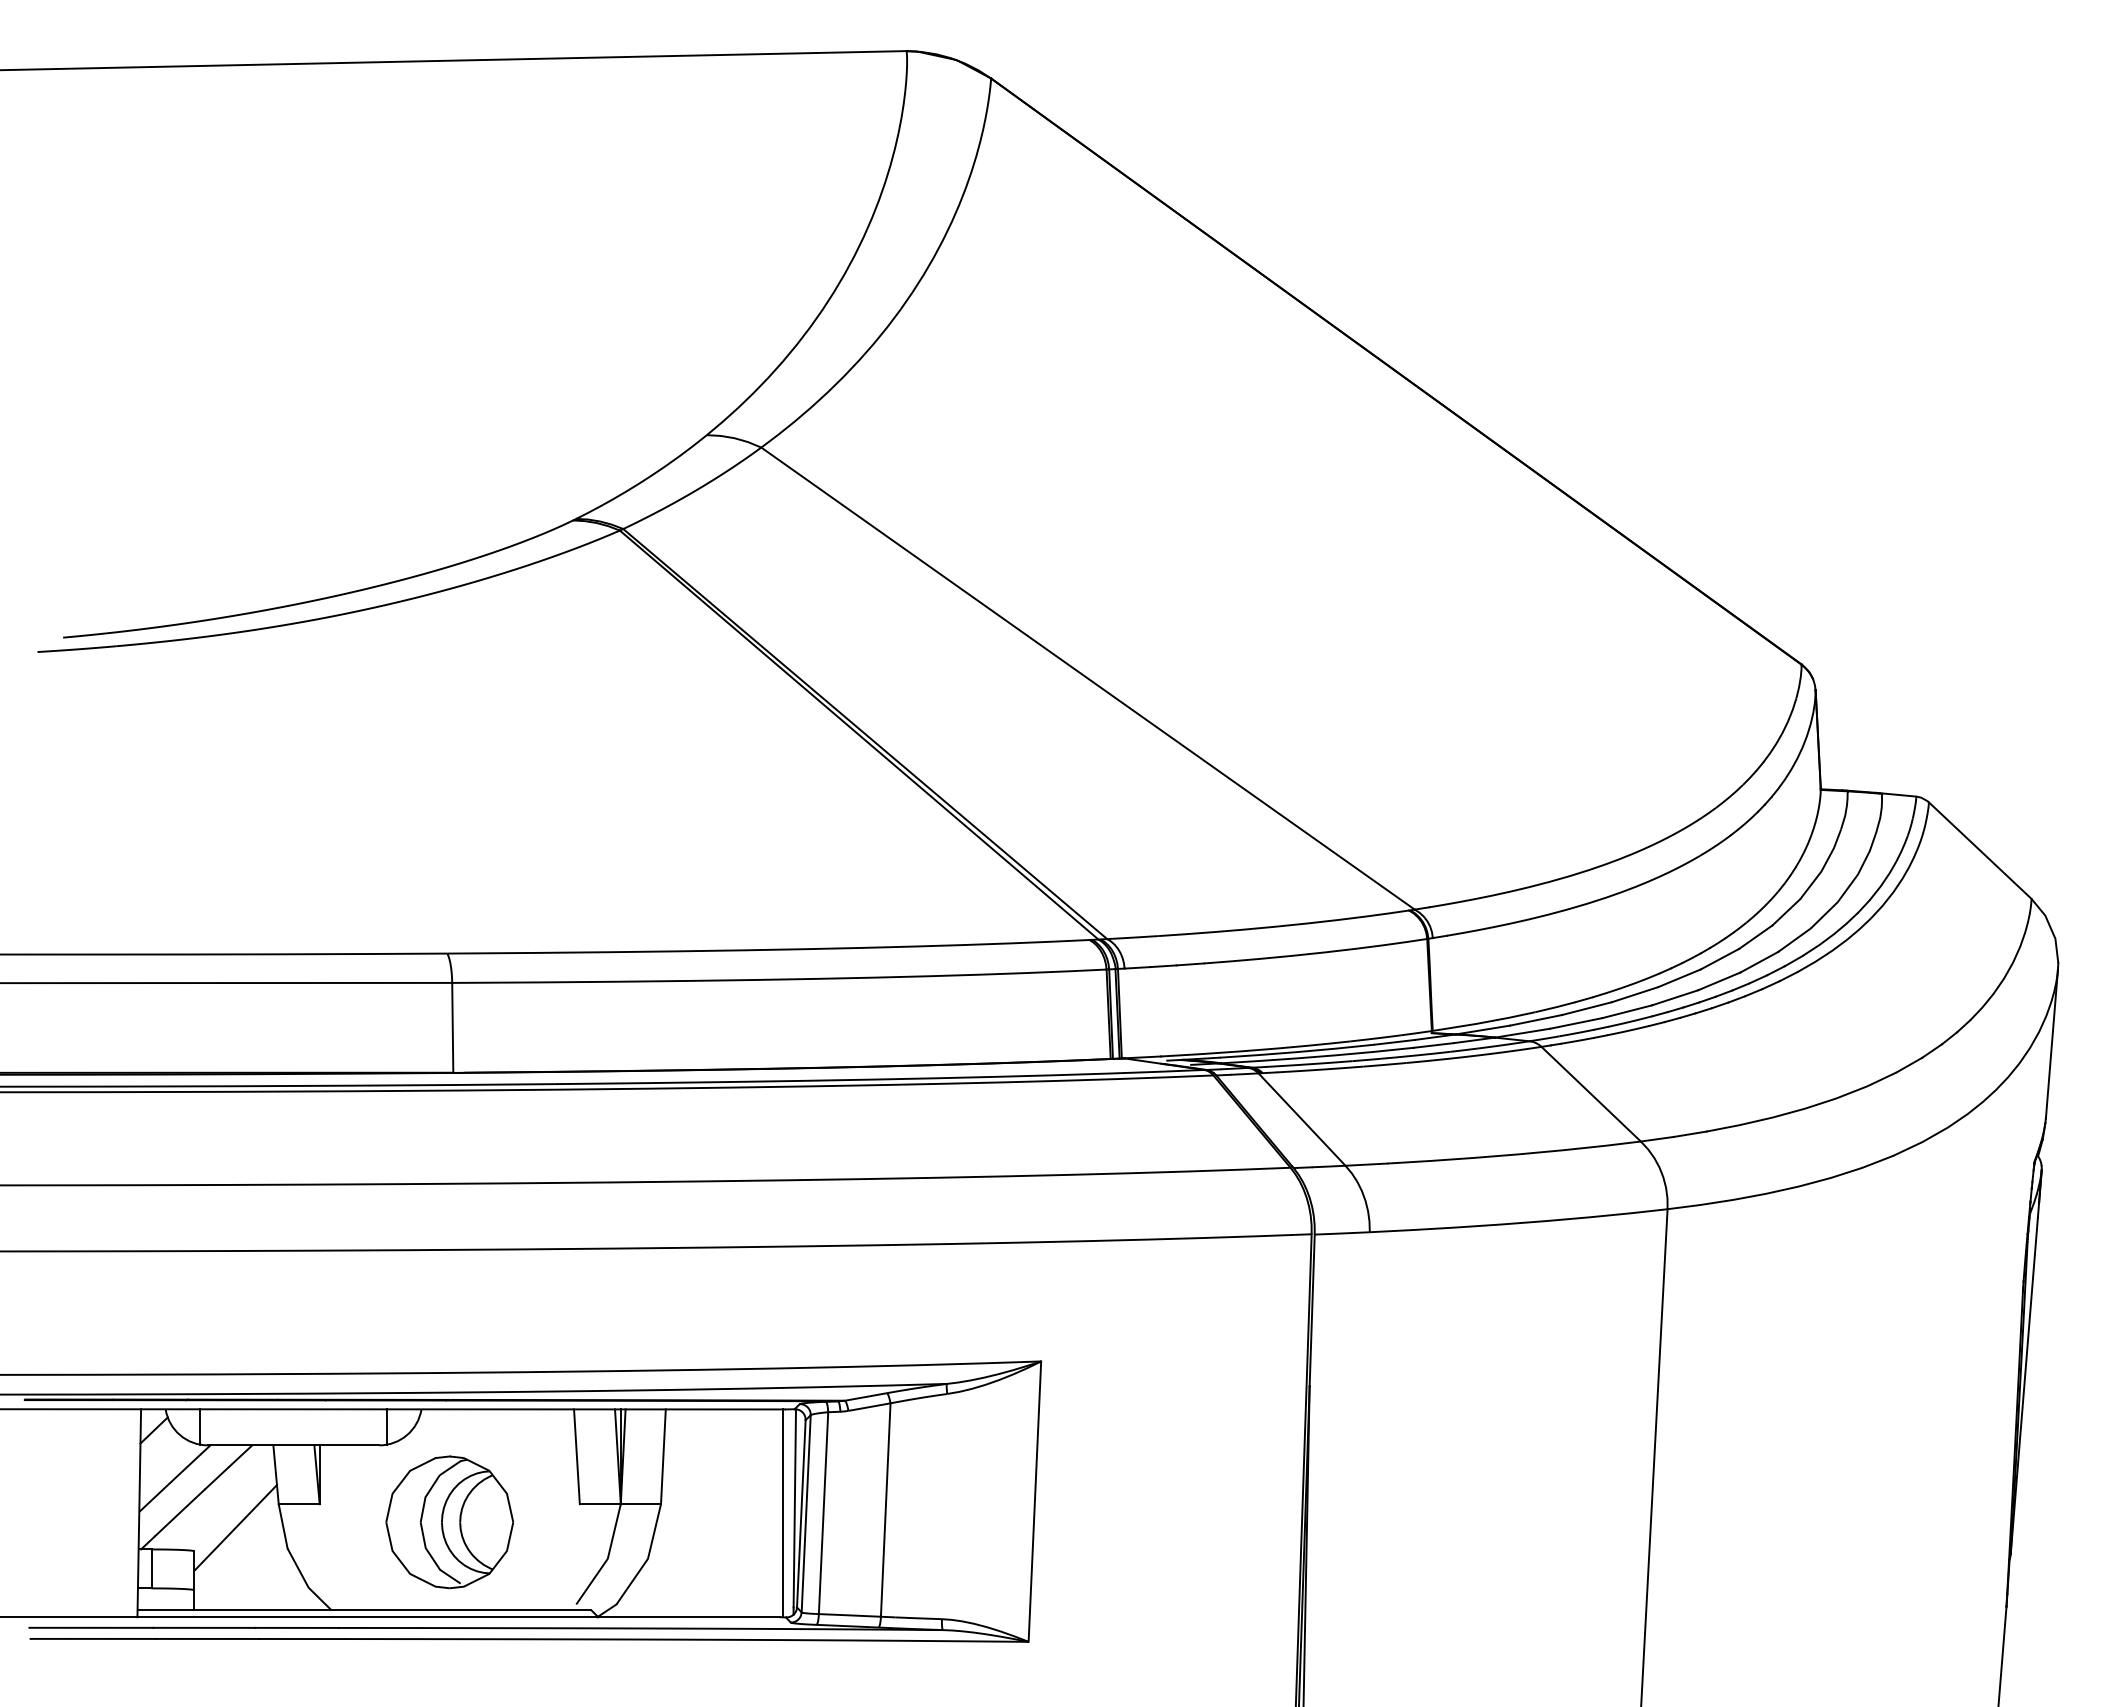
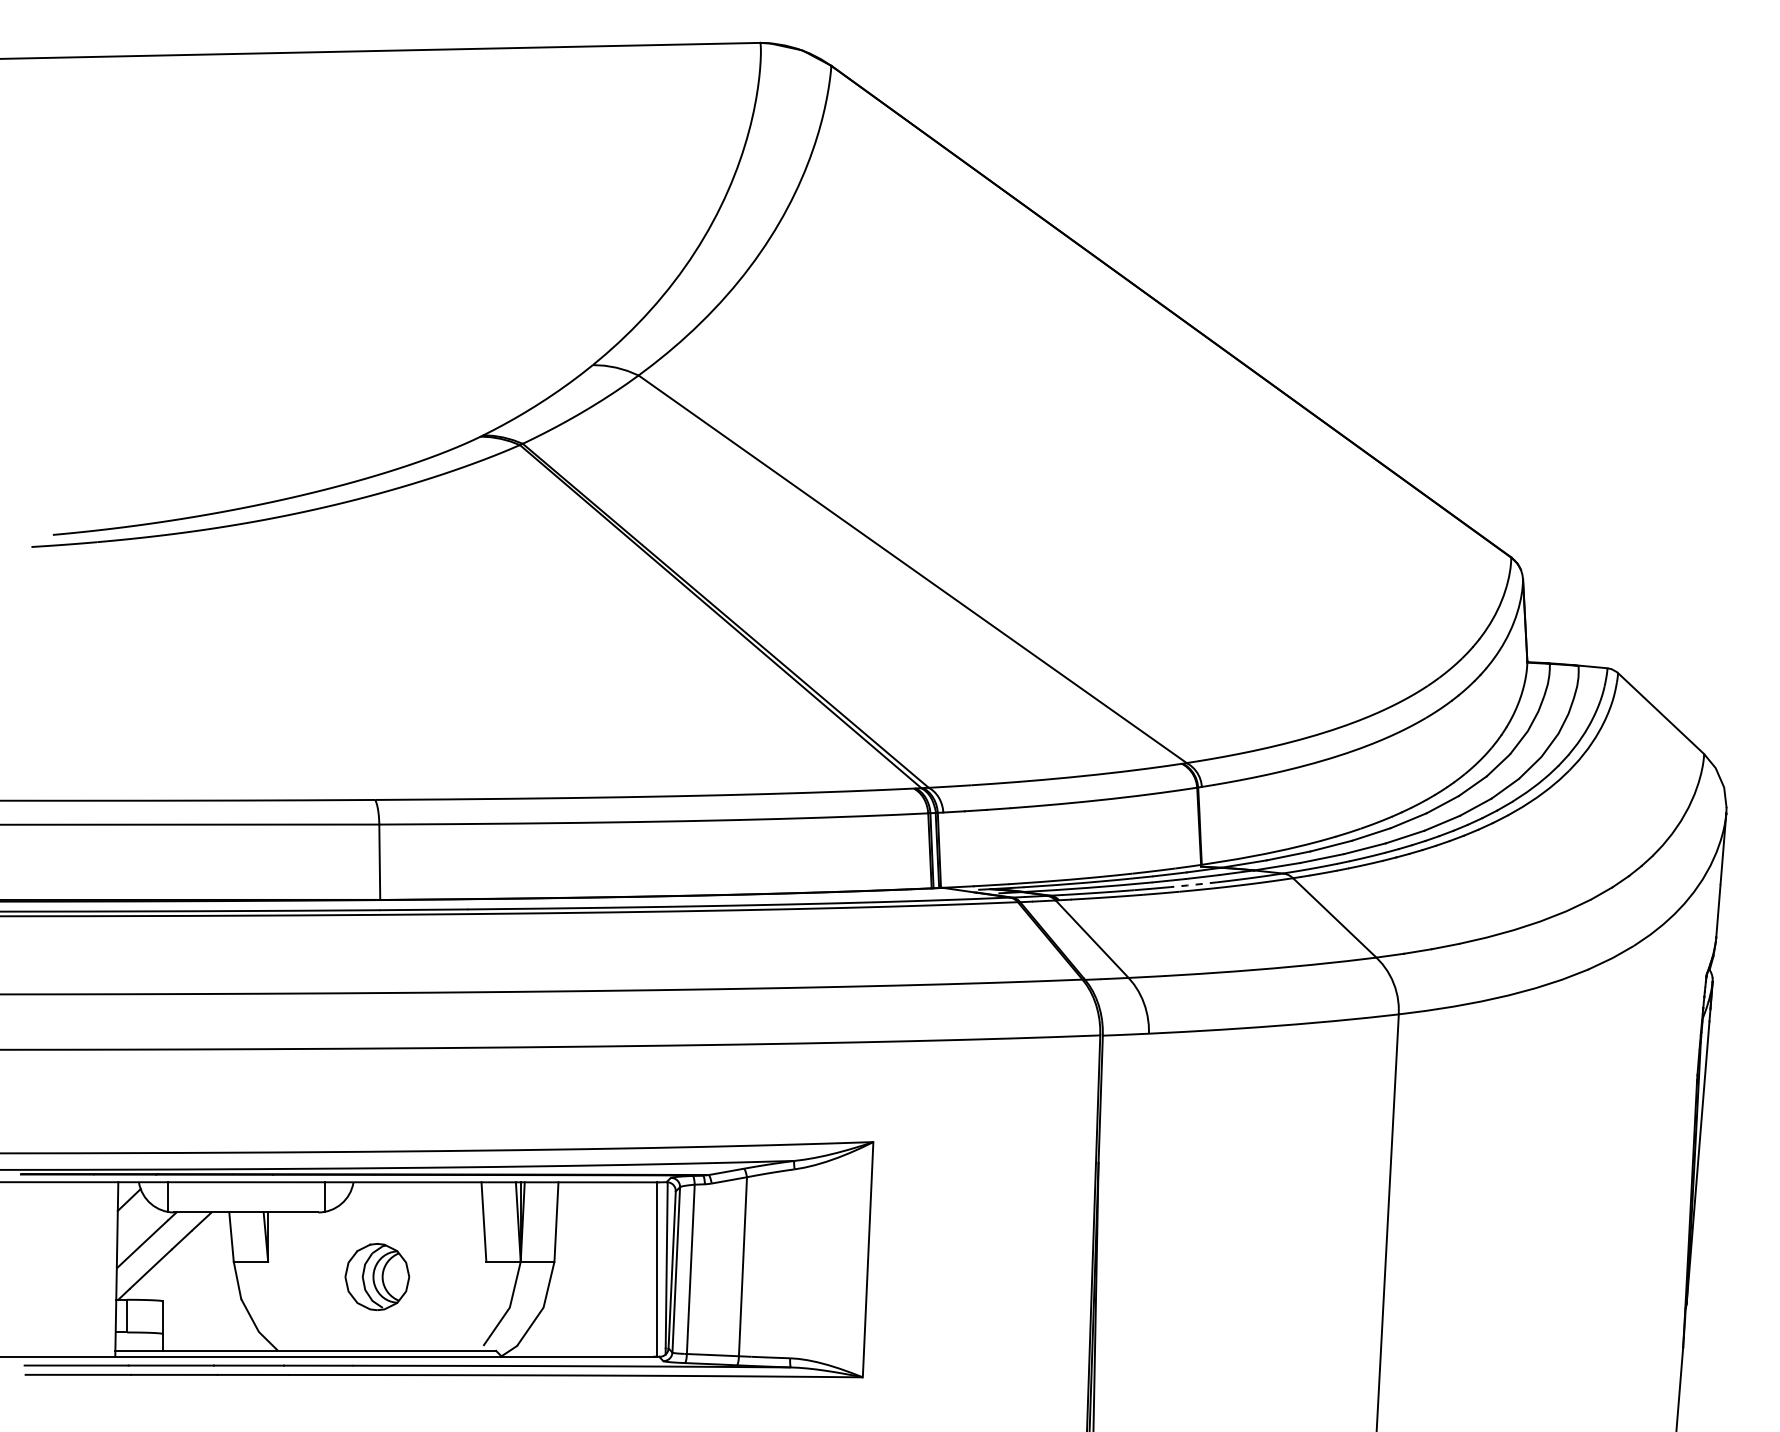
line: (1422, 1054) -> (1193, 884), solid -> dashed
part: (450, 1521) -> (377, 1276), size x0.6
line: (235, 1527) -> (197, 1281), removed

